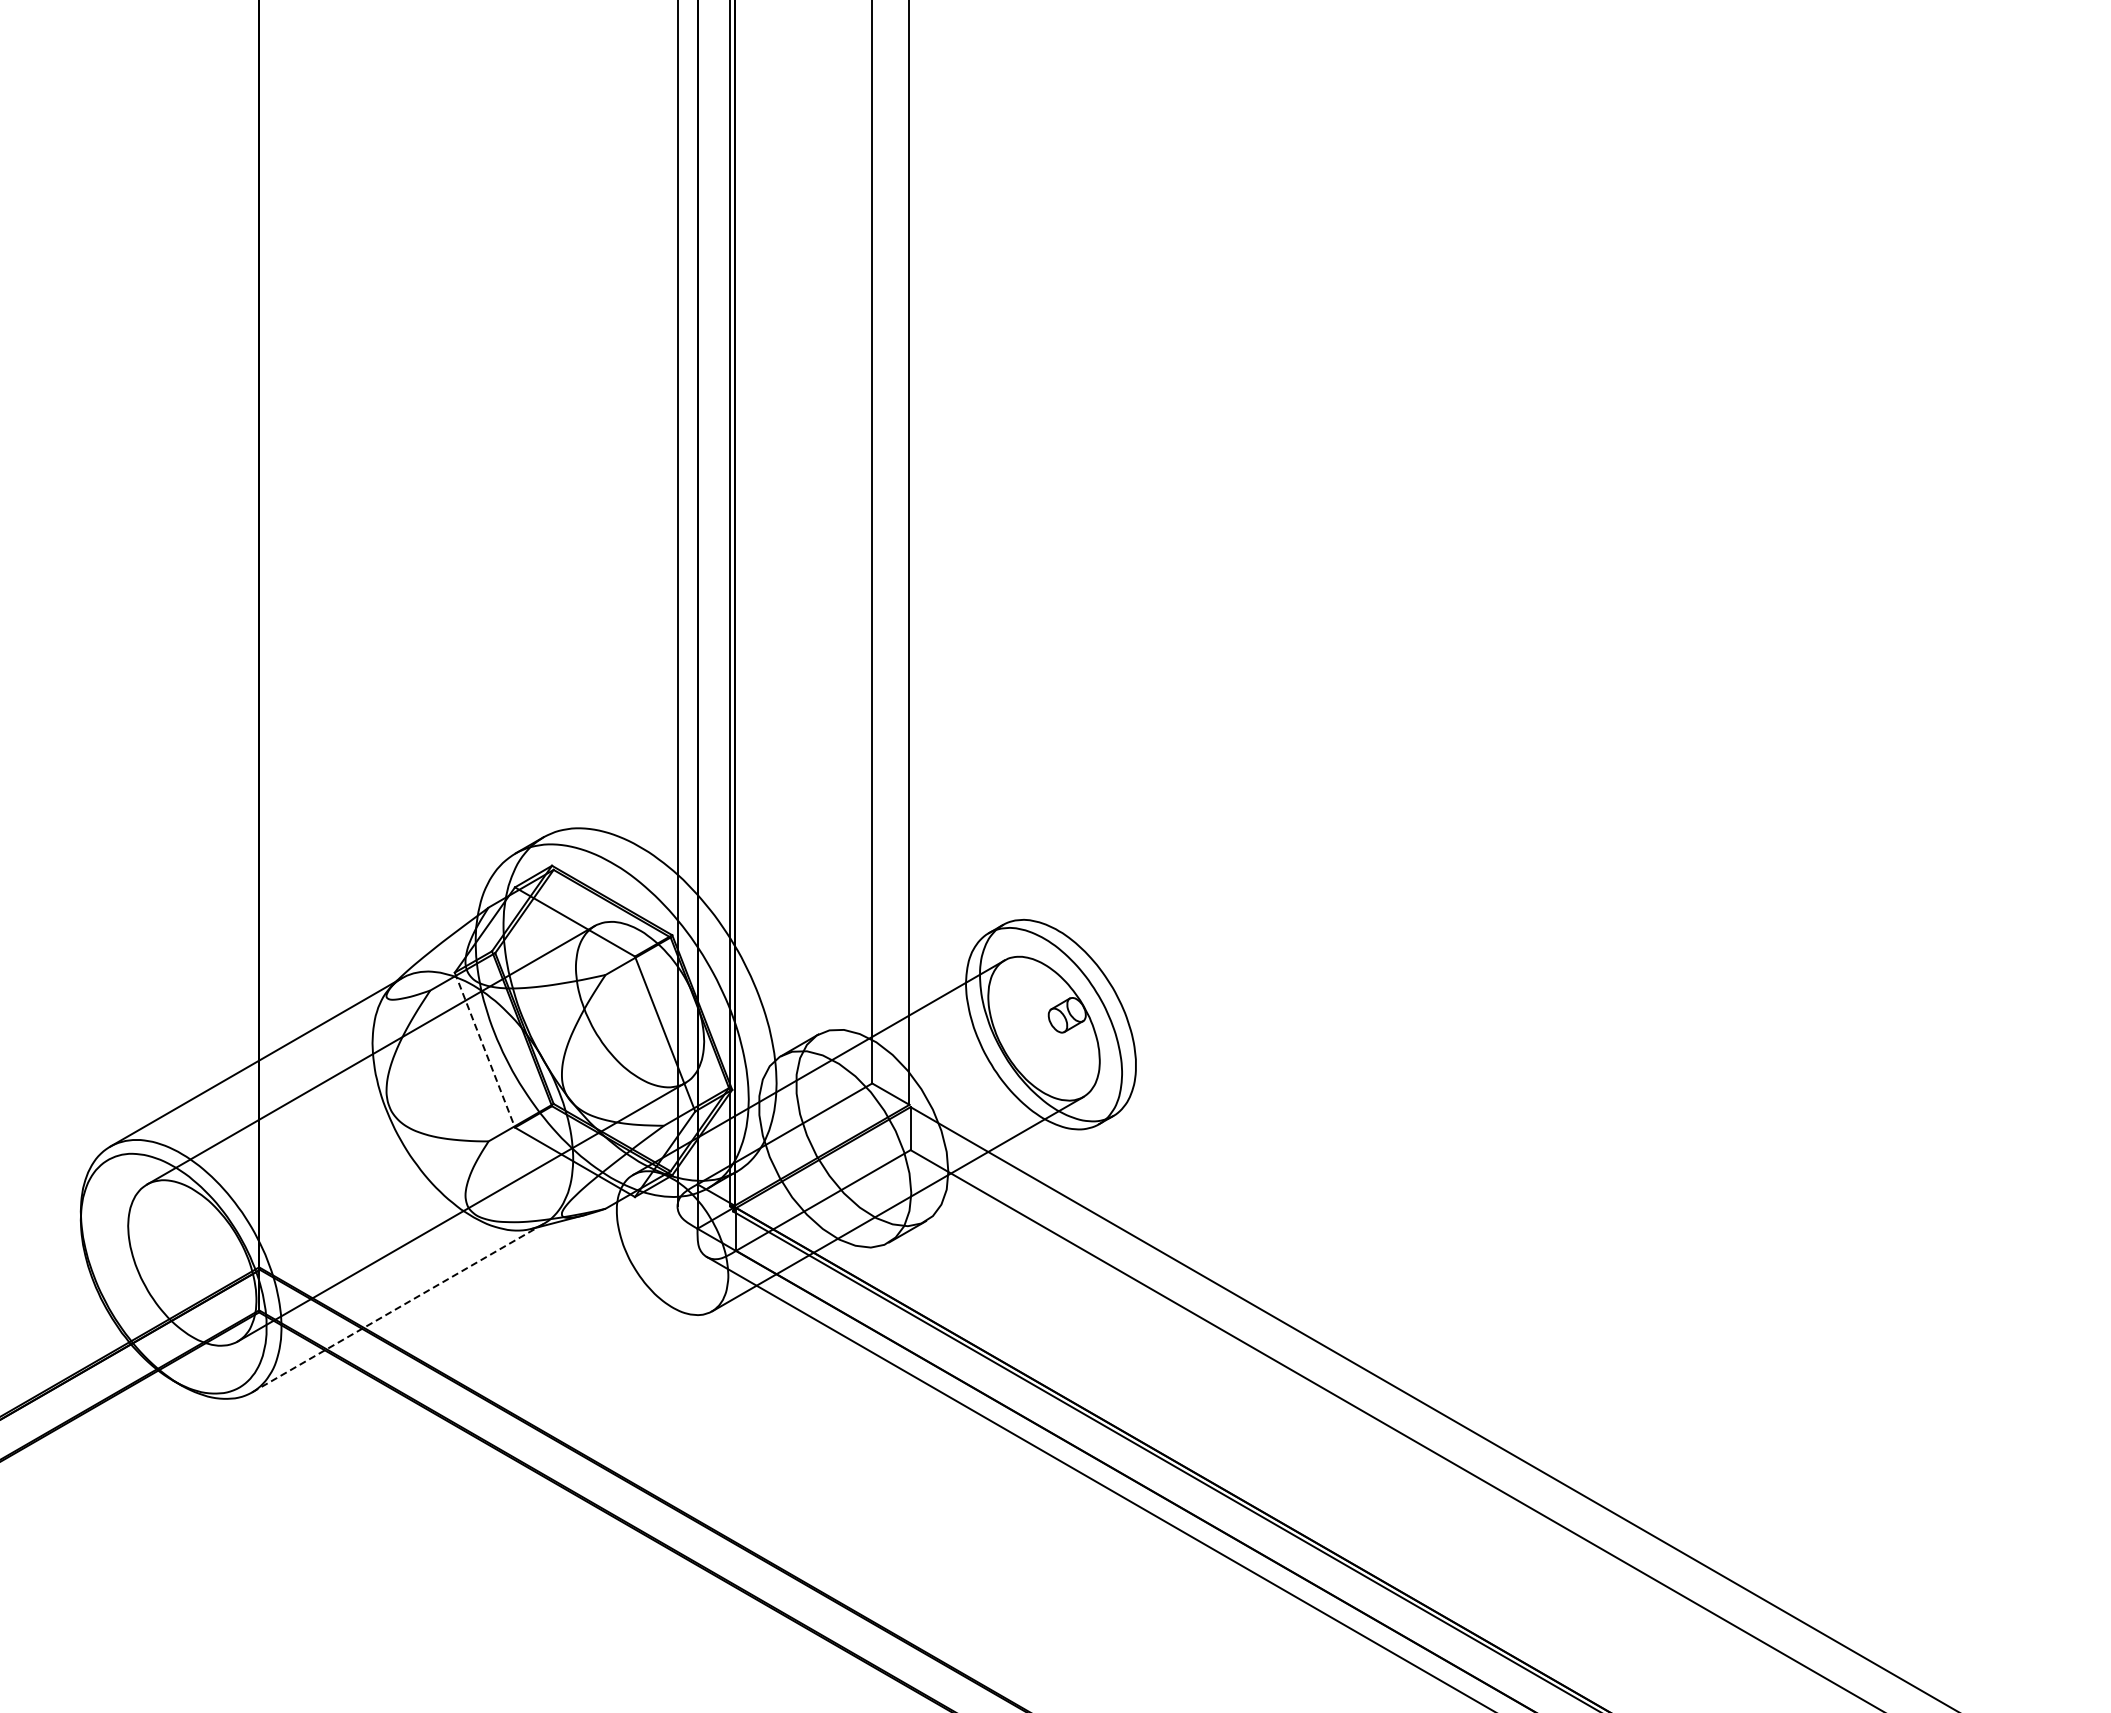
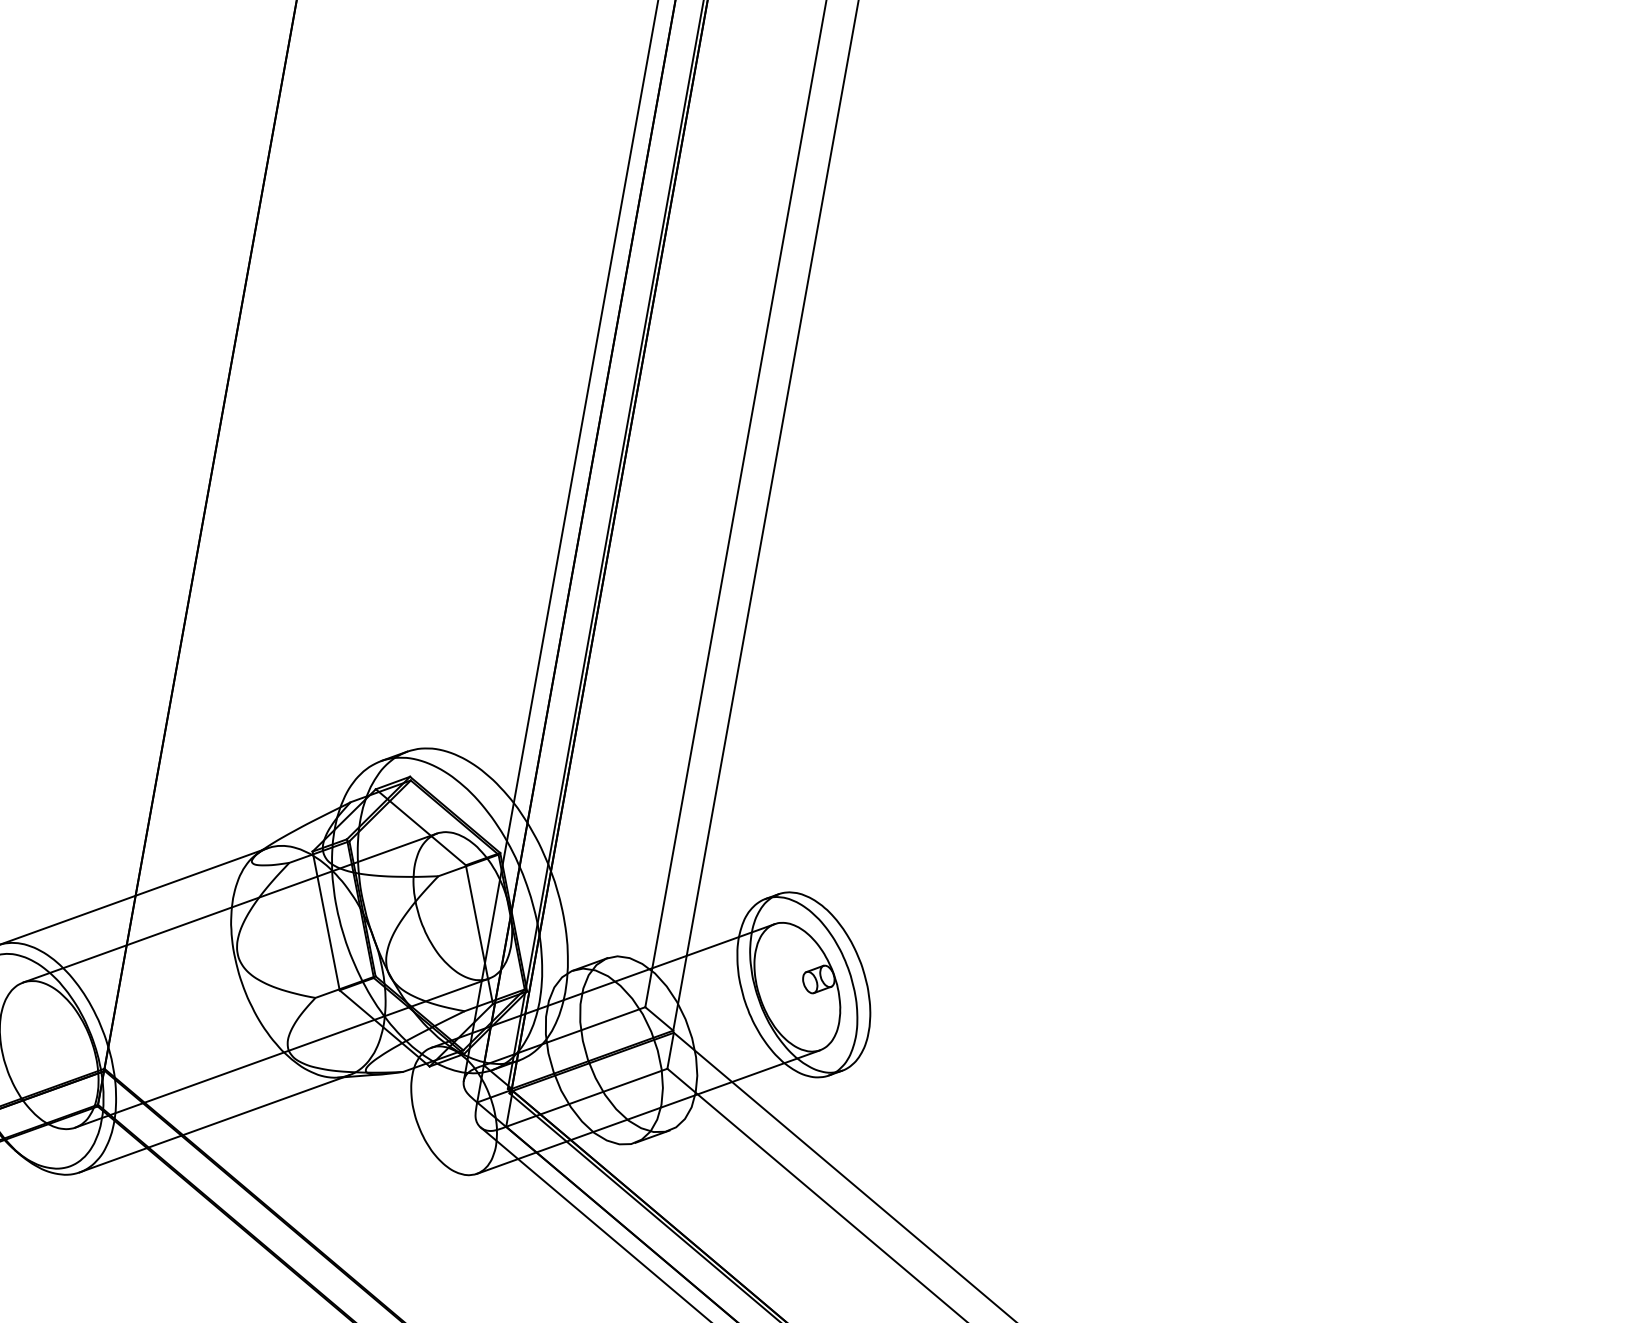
line: (485, 1050) -> (326, 921), dashed -> solid
line: (398, 1307) -> (215, 1123), dashed -> solid

